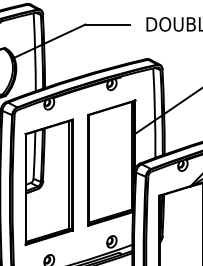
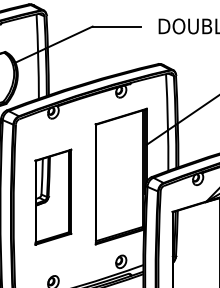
part: (48, 181) -> (52, 196), size x0.7

